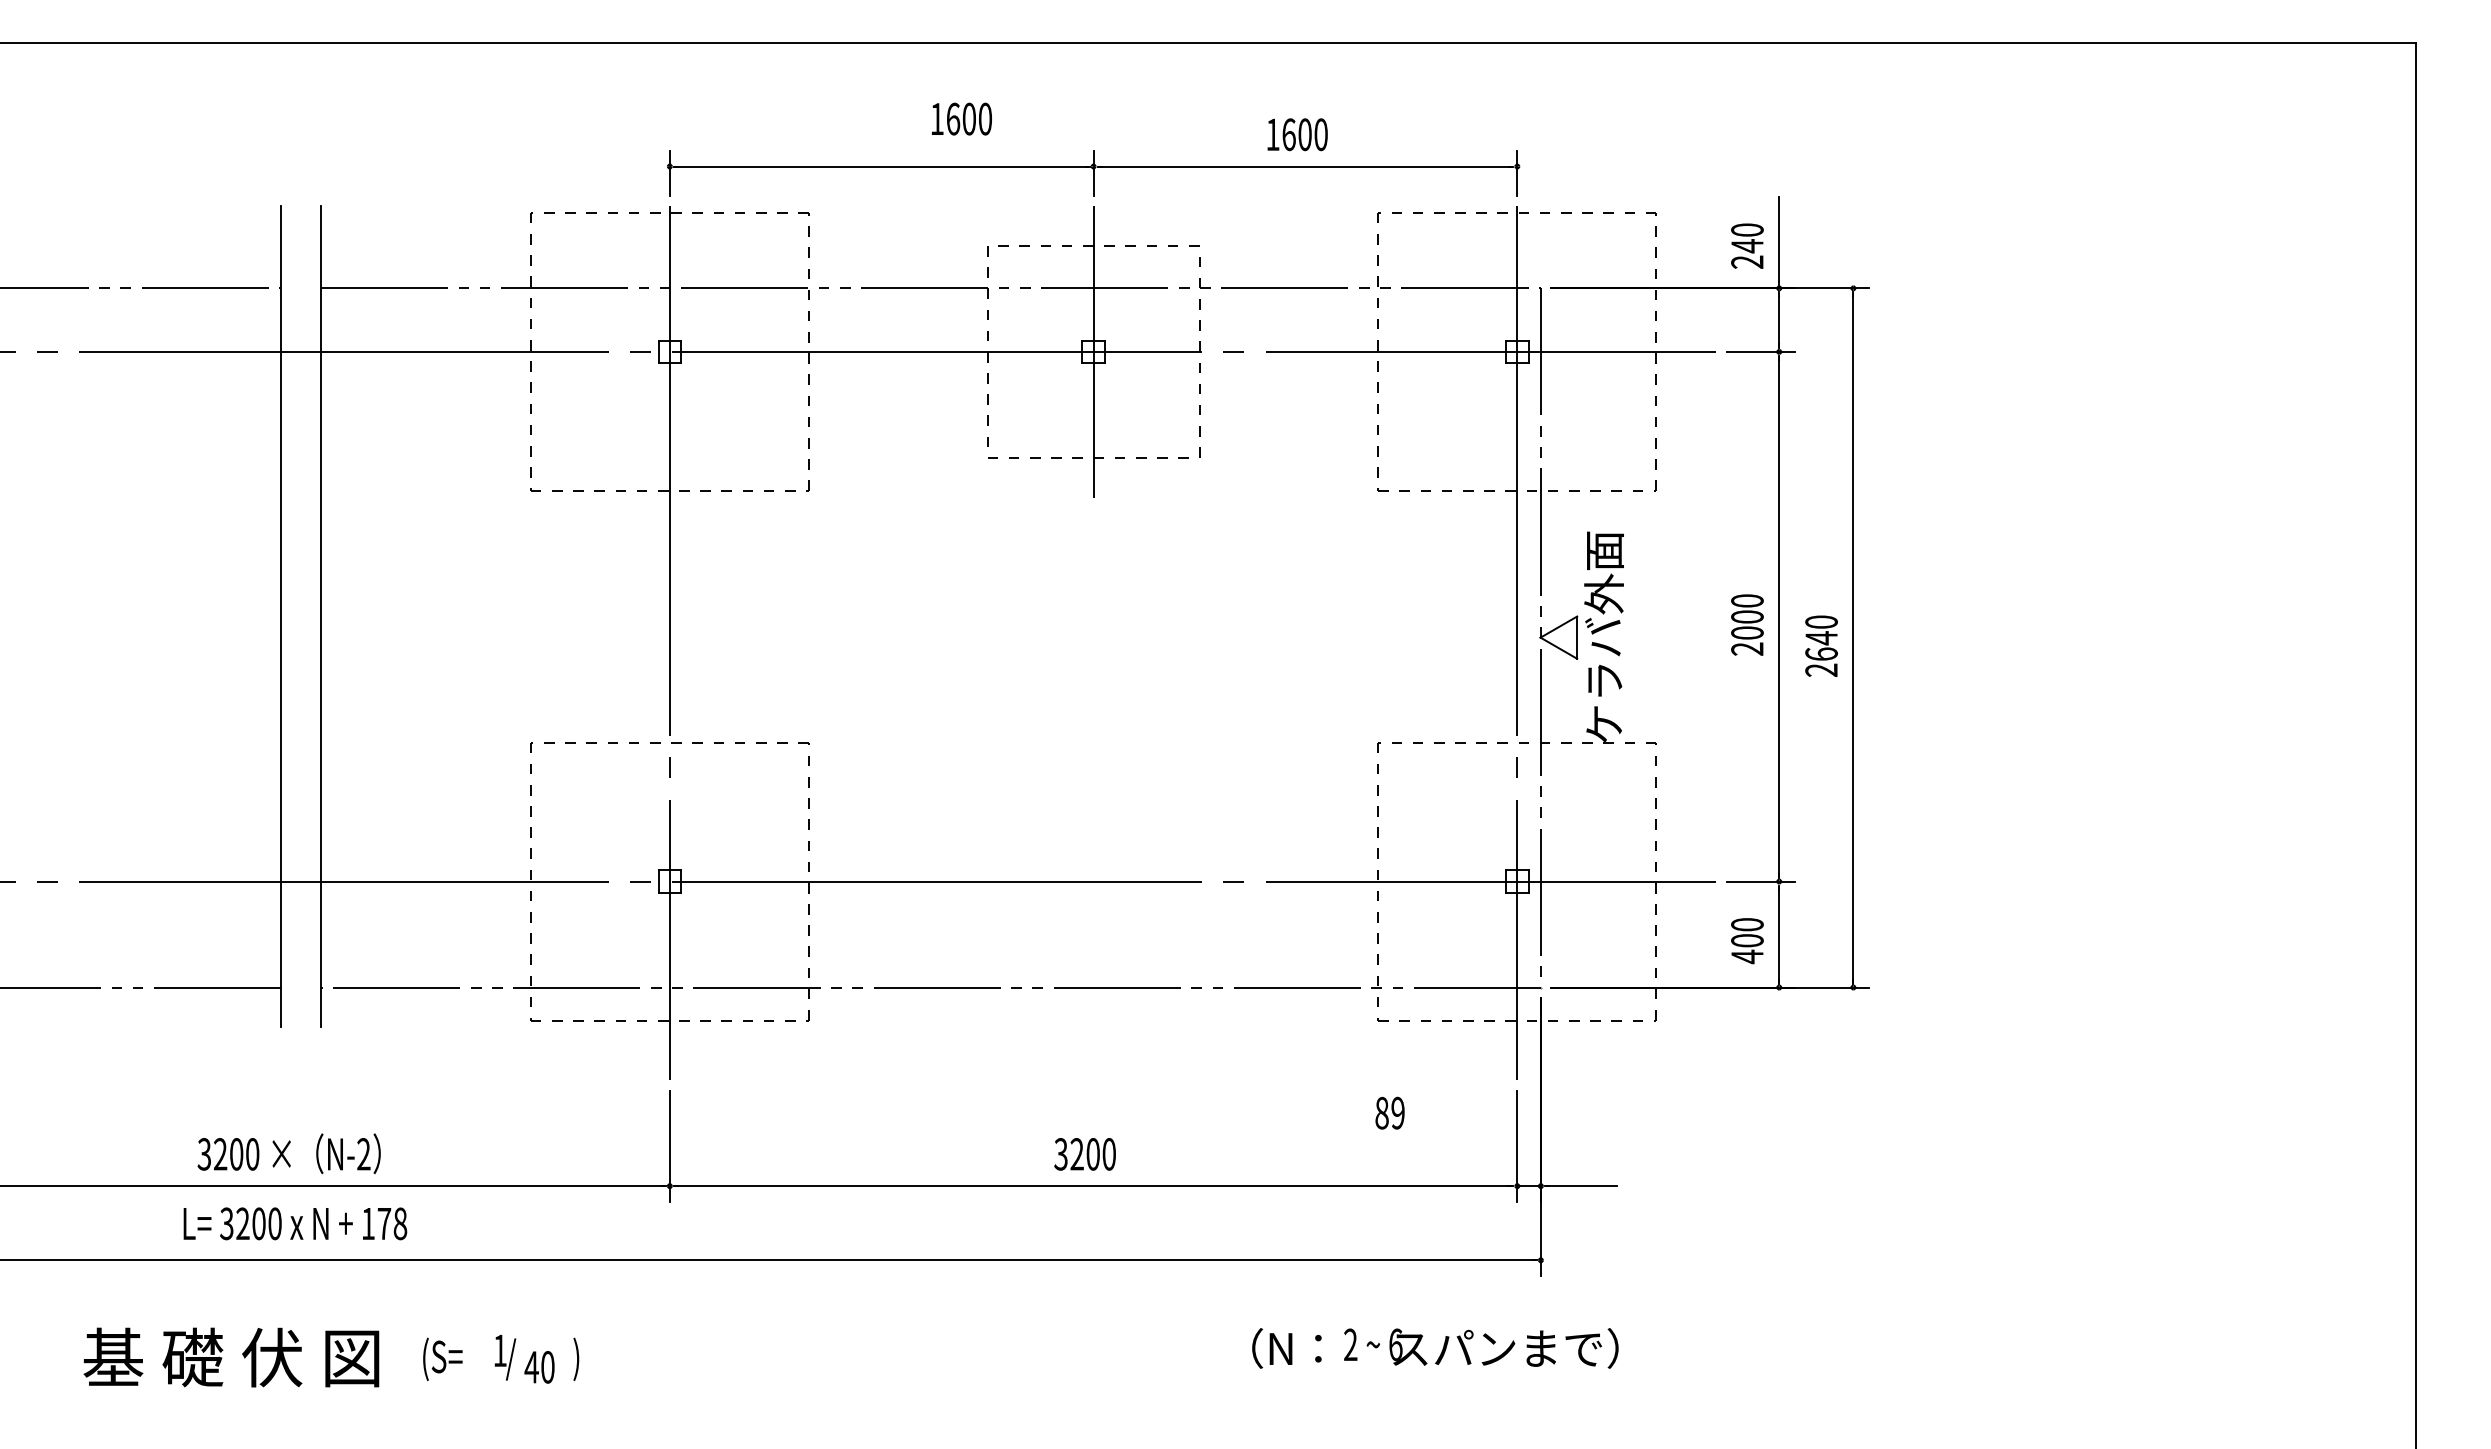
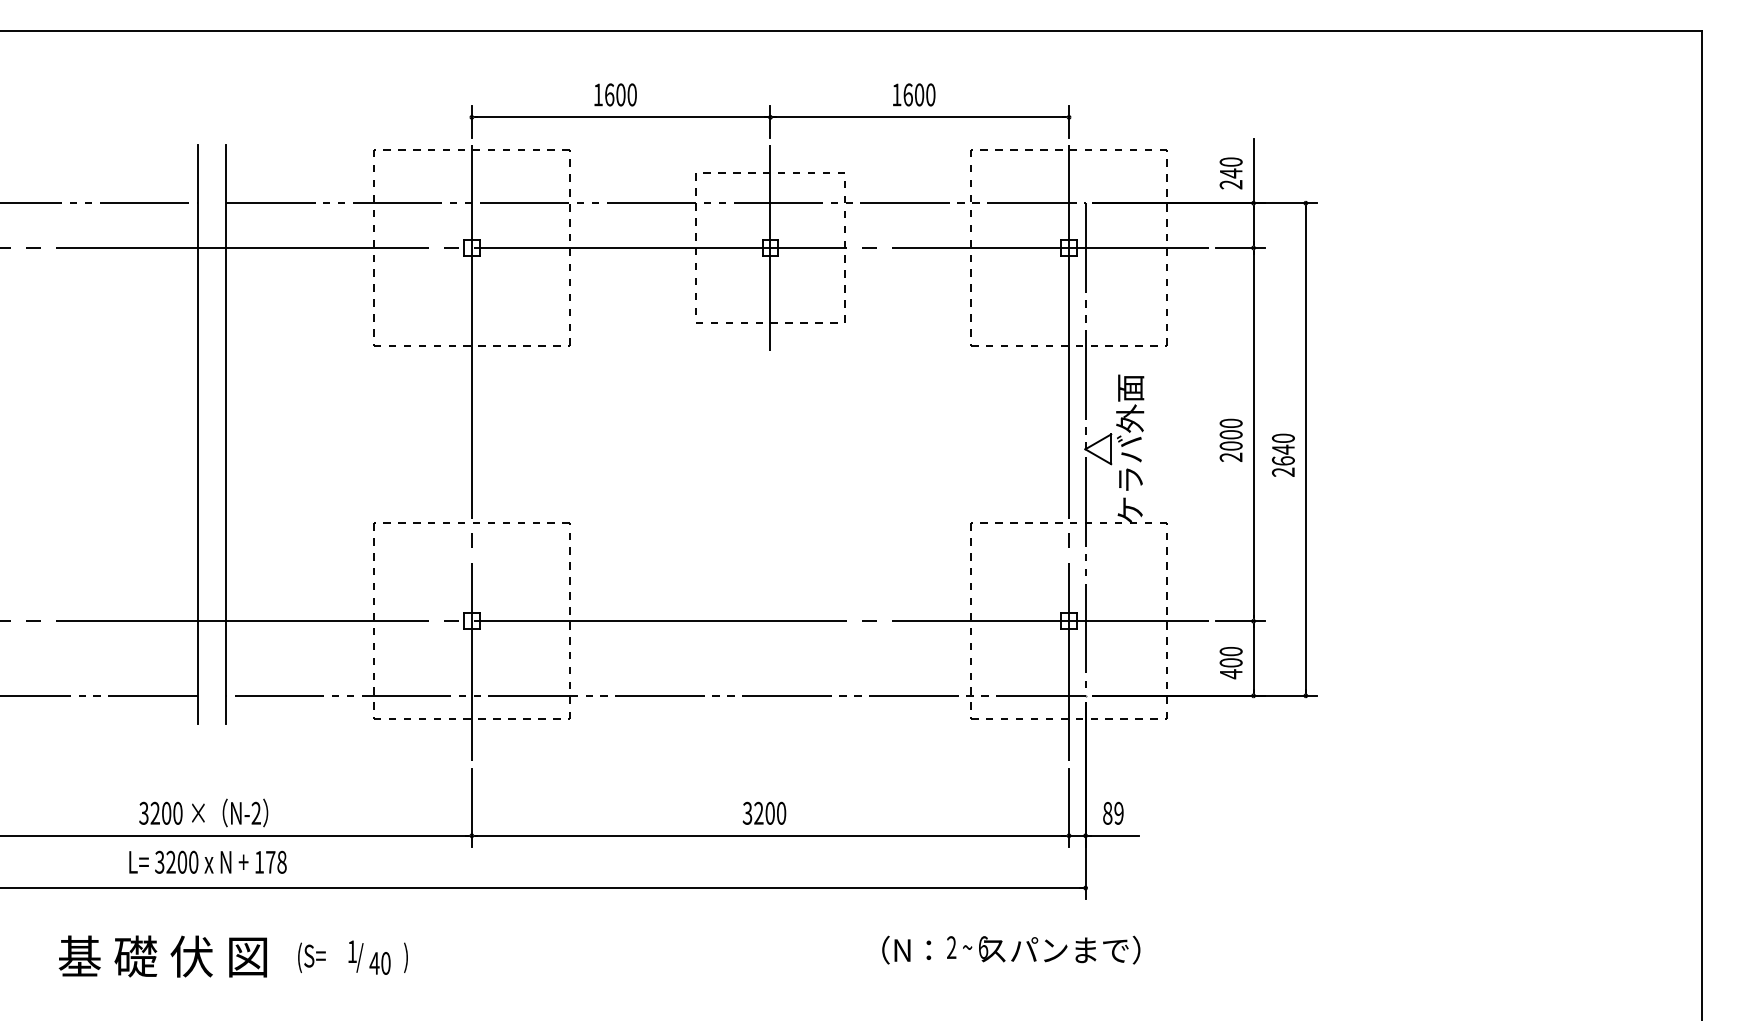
text: (961, 118) -> (615, 94), moved
text: (1390, 1111) -> (1113, 812), moved

